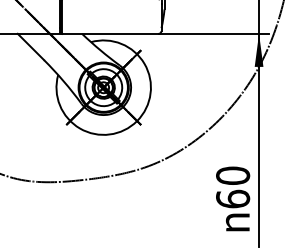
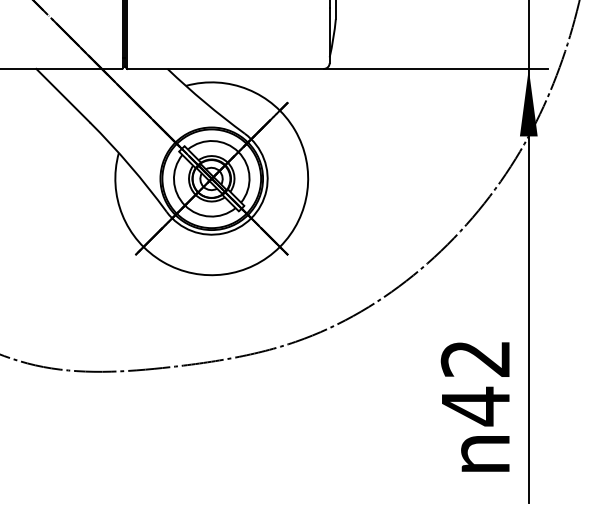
text: (233, 187) -> (476, 382), 60 -> 42

